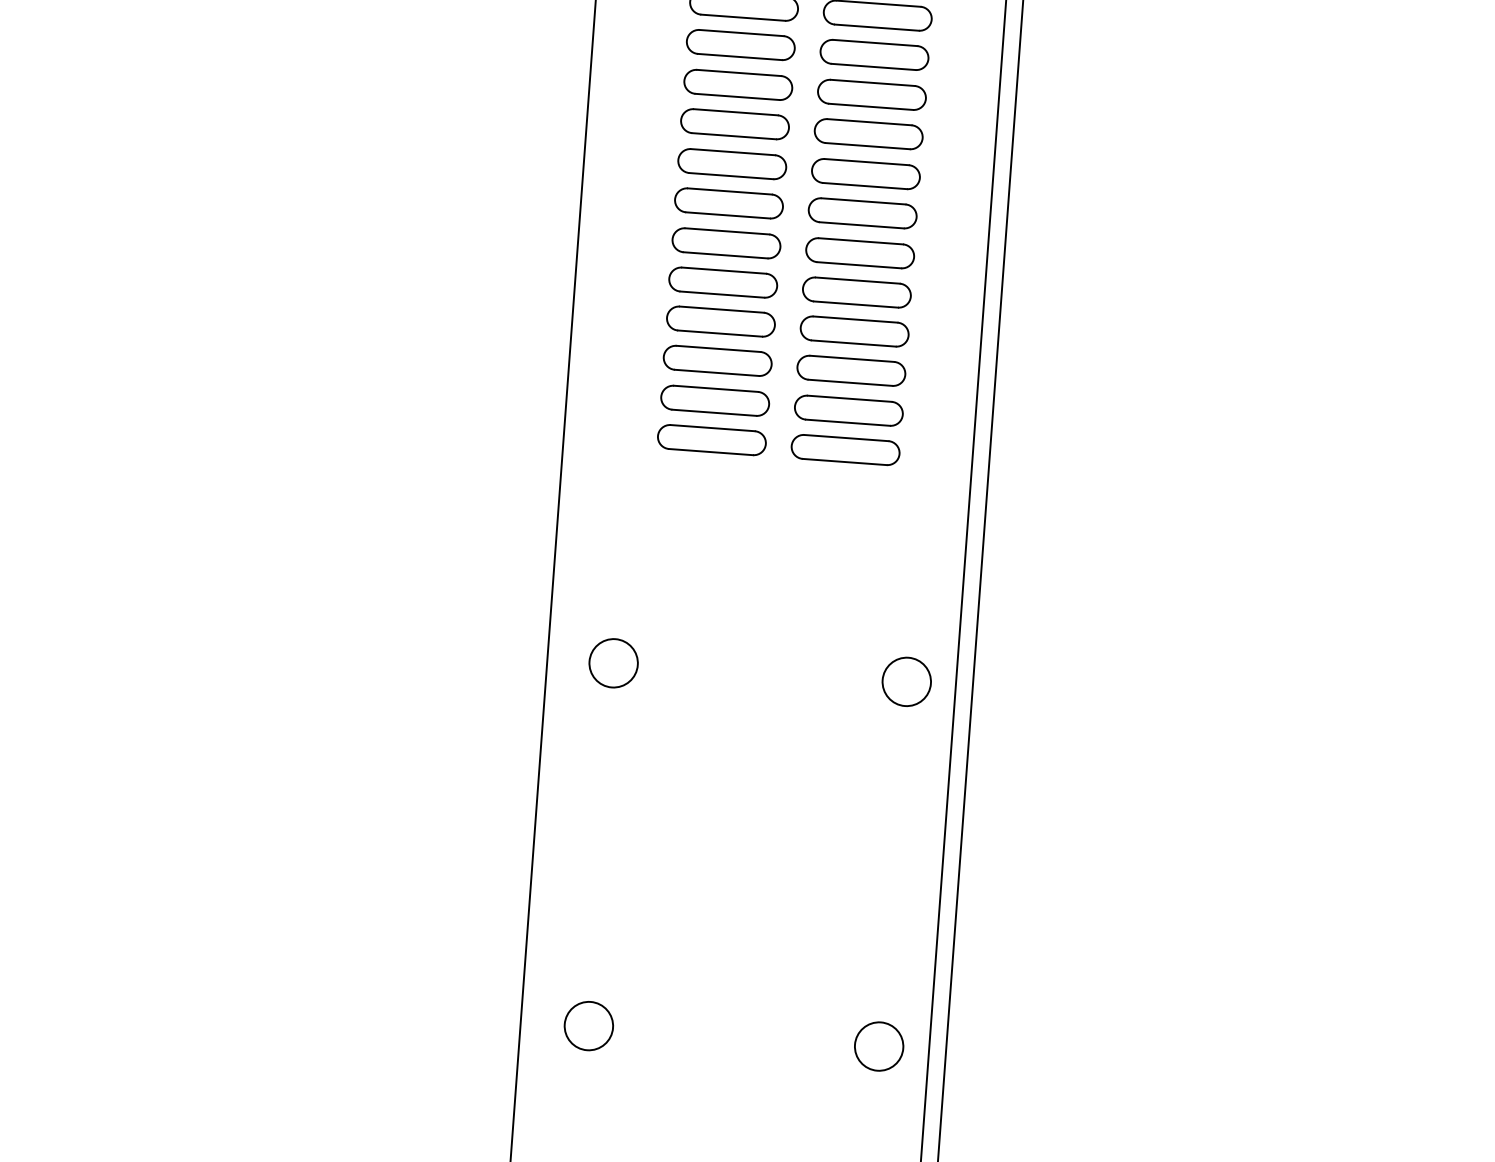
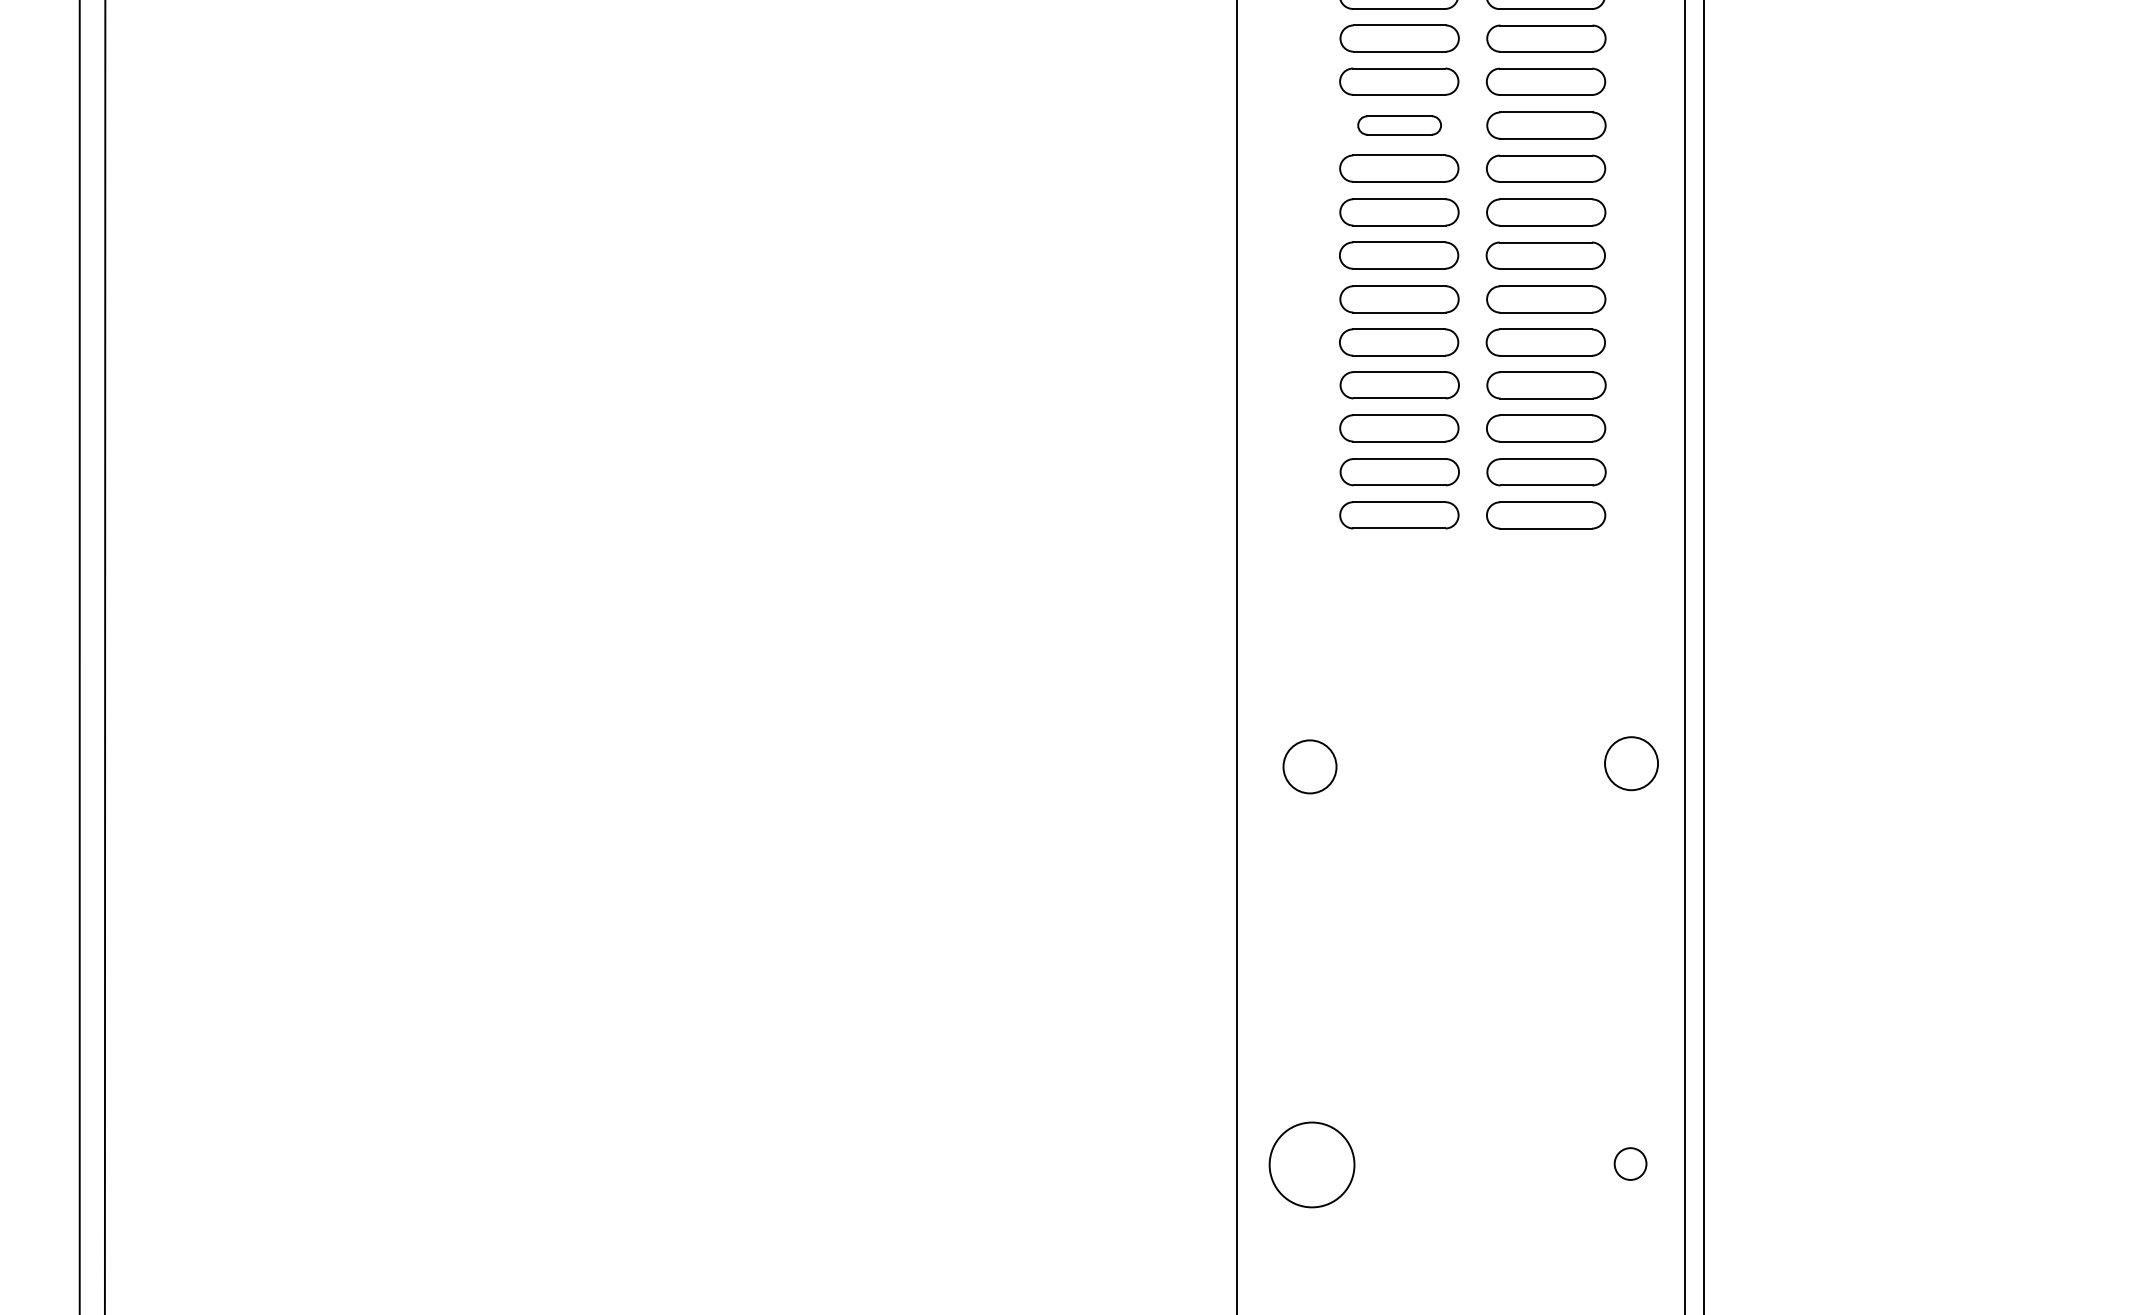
part: (738, 84) -> (1399, 125), size x0.7
circle: (588, 1025) -> (1311, 1164), size x1.6
circle: (879, 1046) -> (1630, 1163), size x0.6

